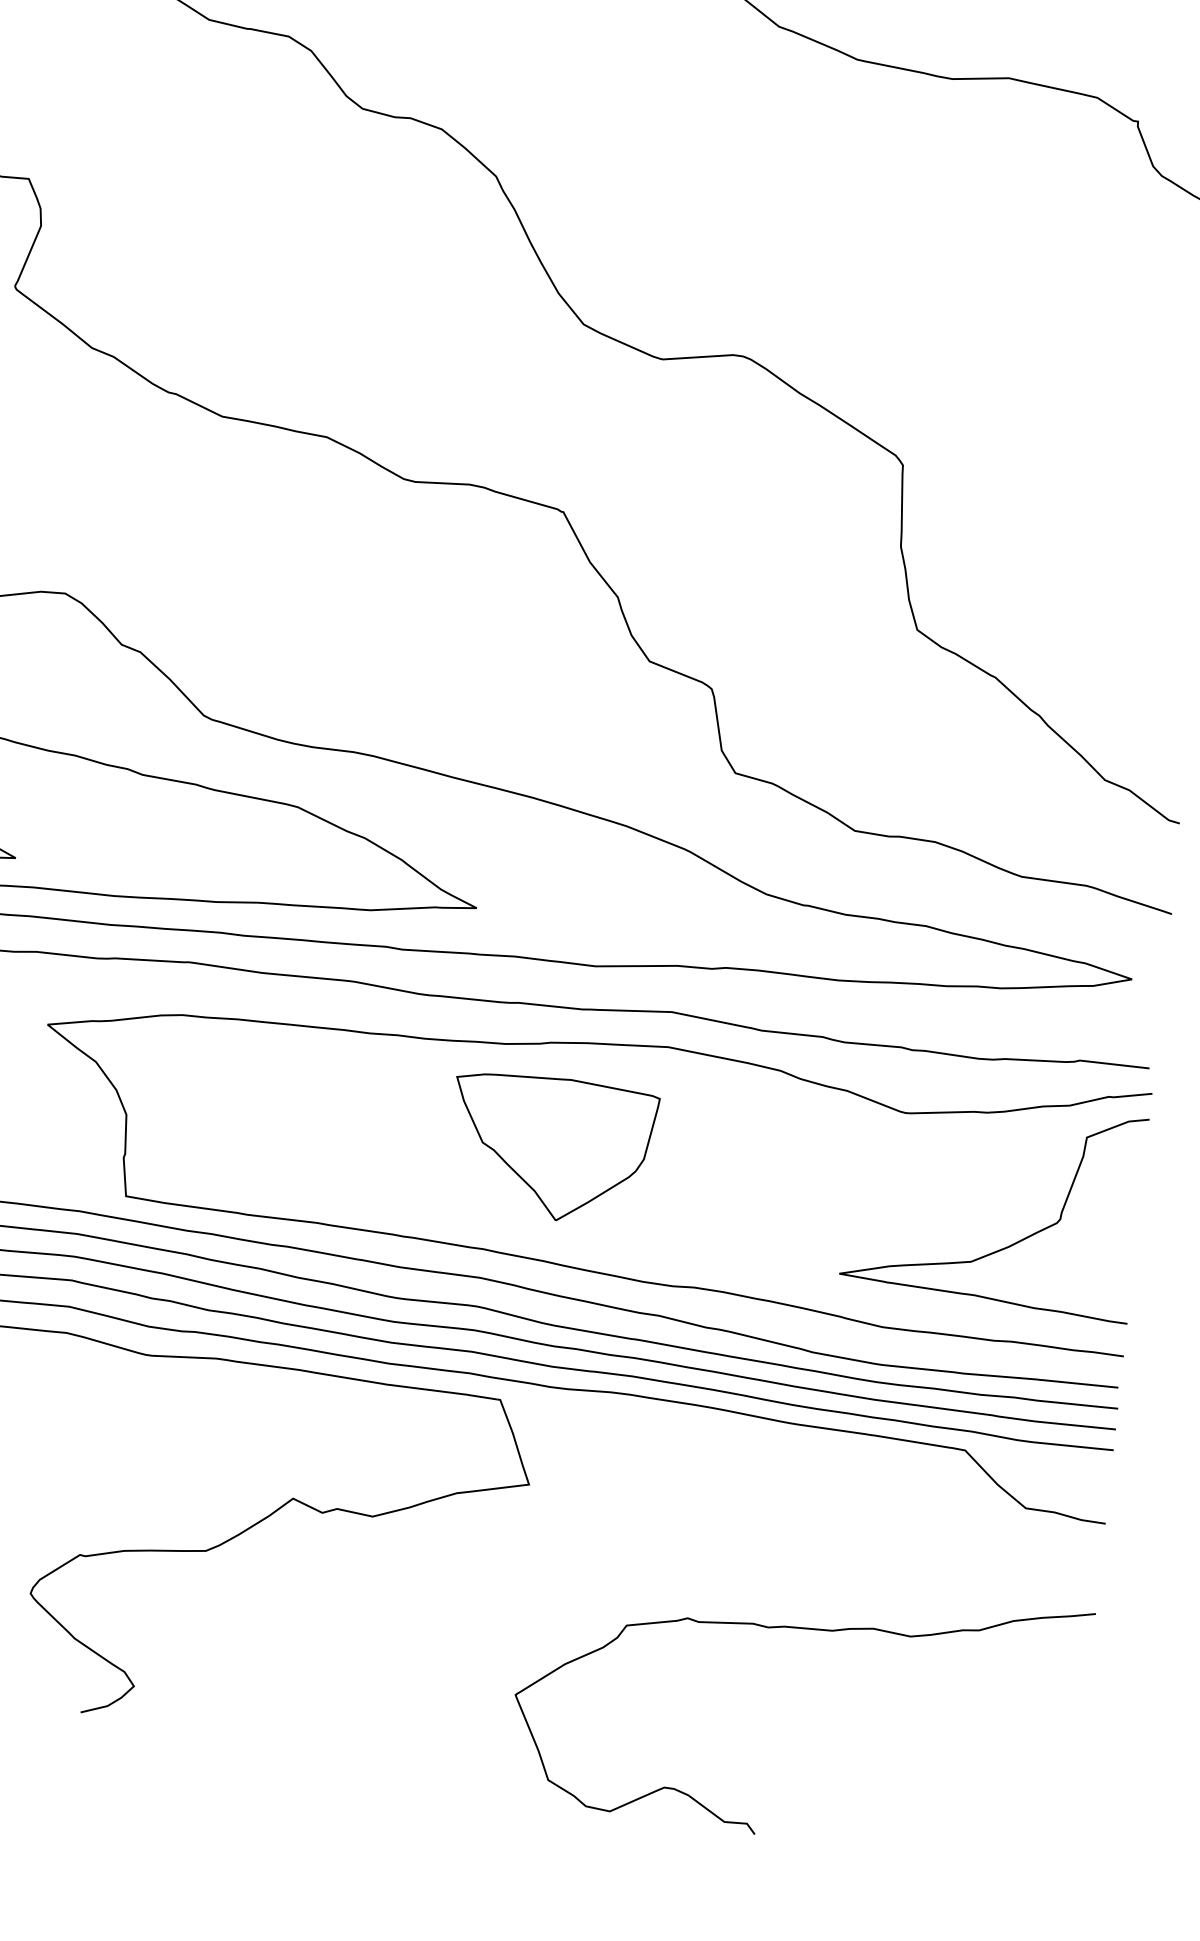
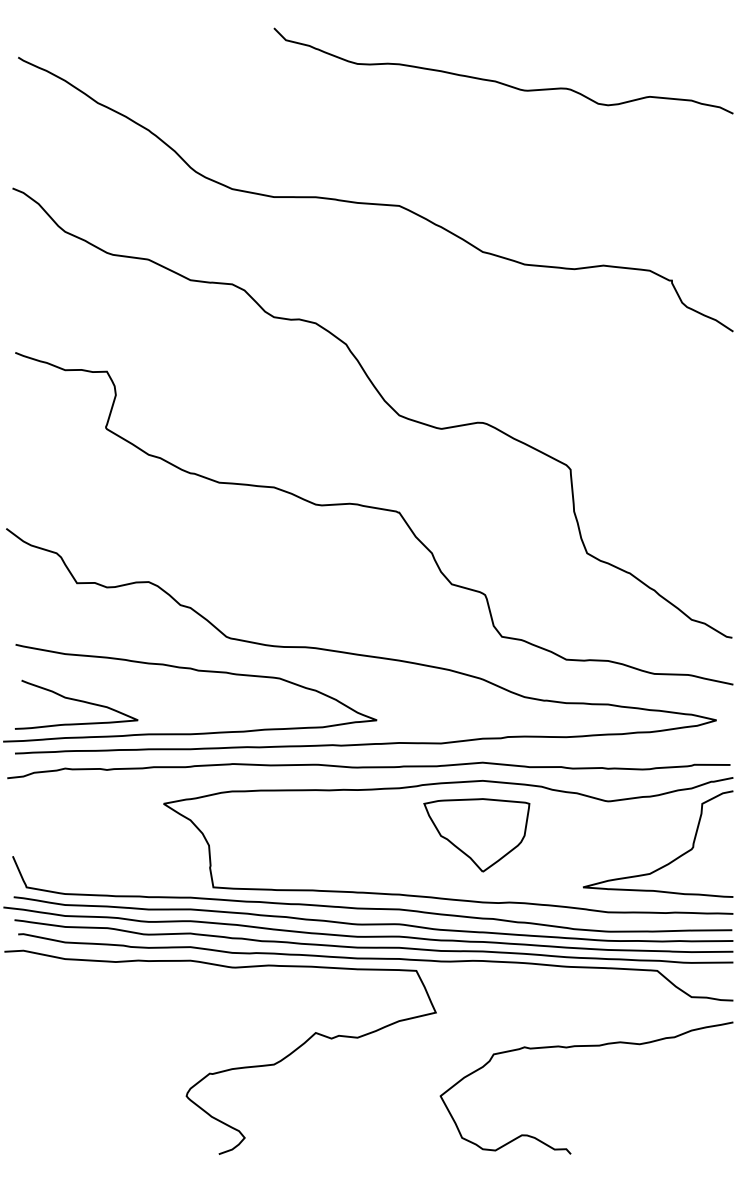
part: (551, 1148) -> (476, 835), moved
curve: (807, 1629) -> (586, 1046), moved

